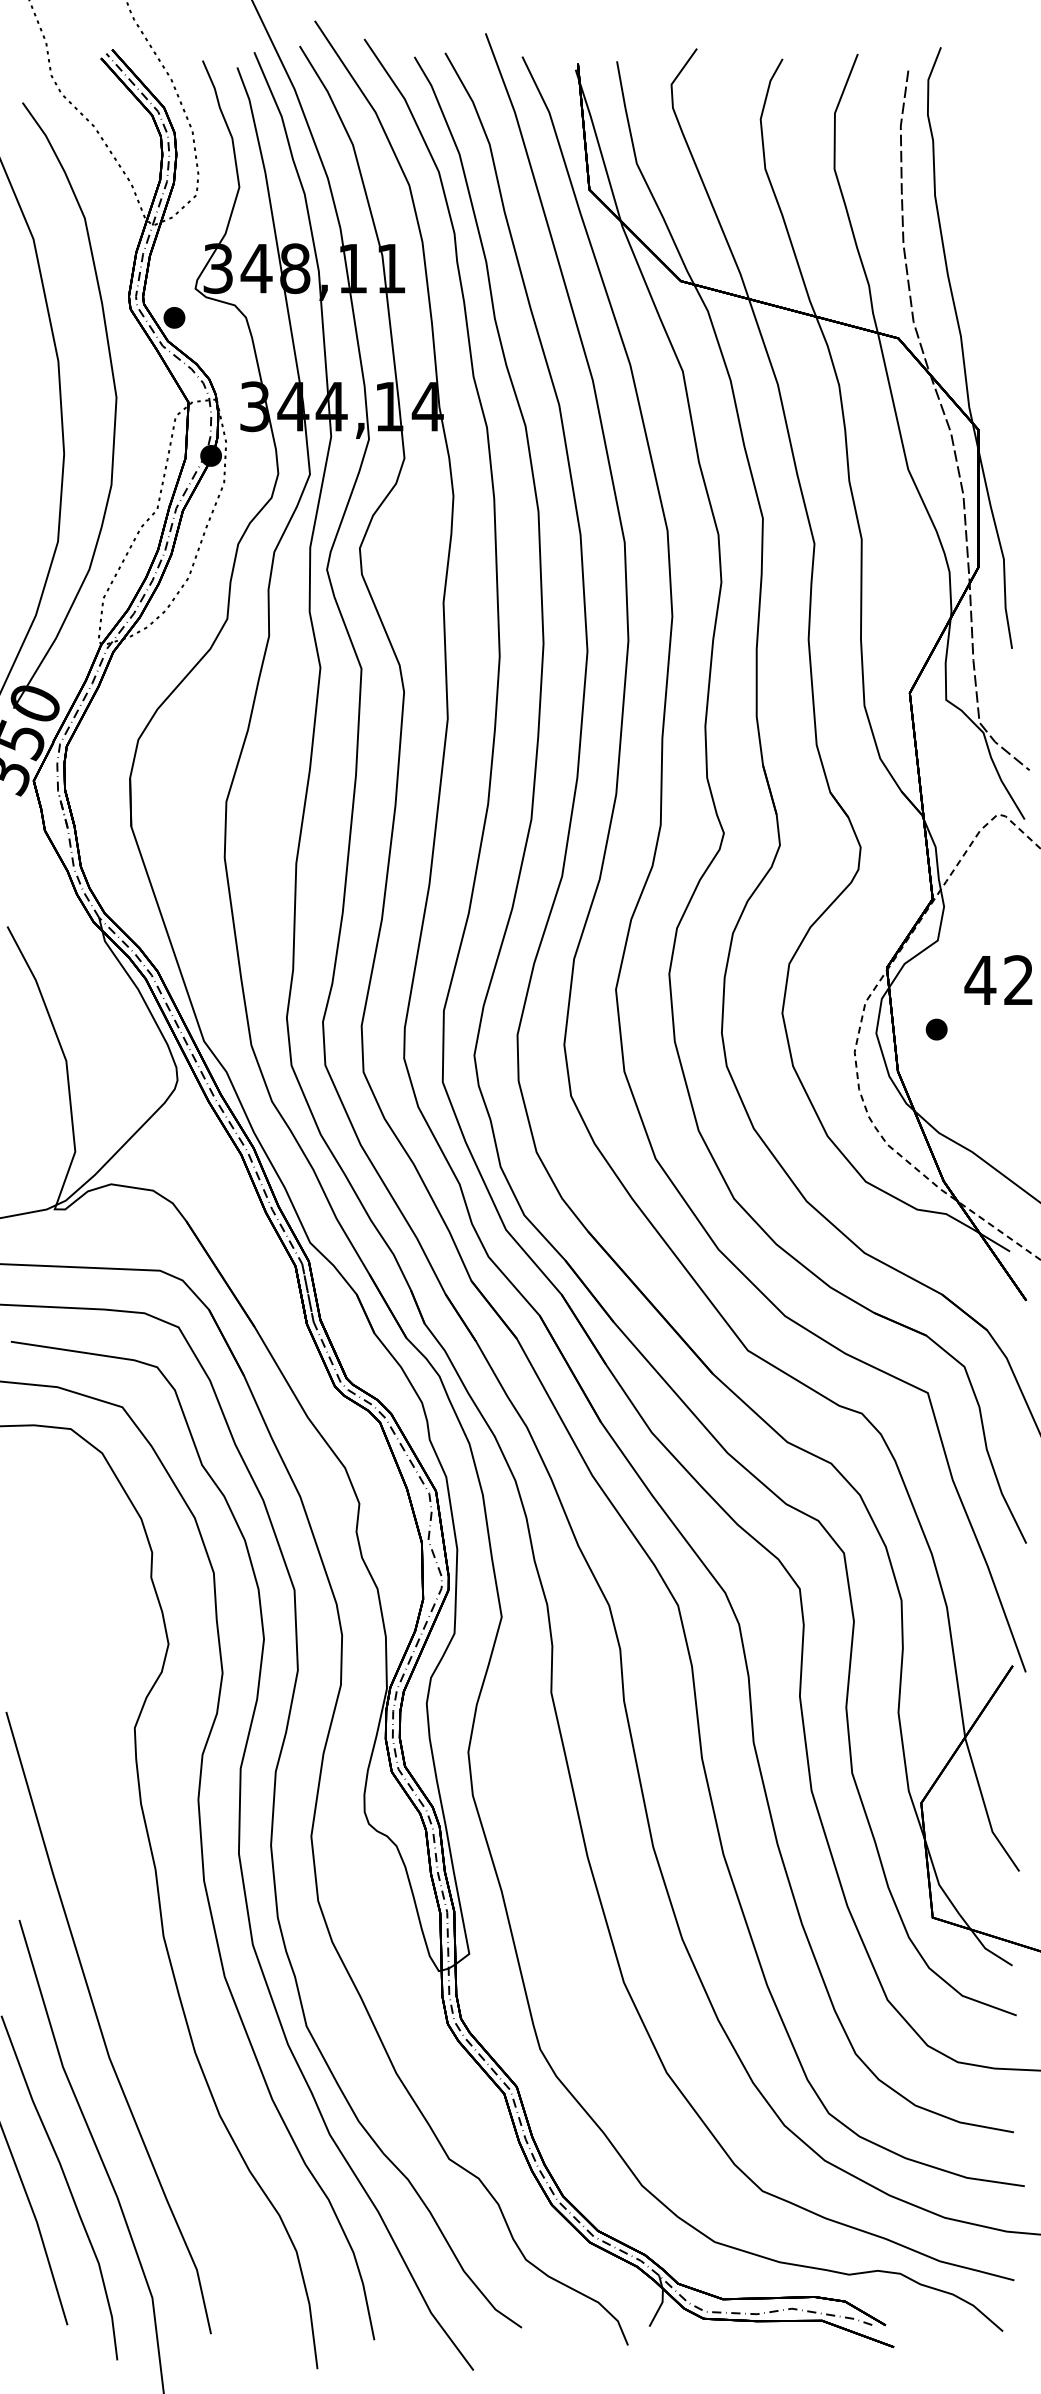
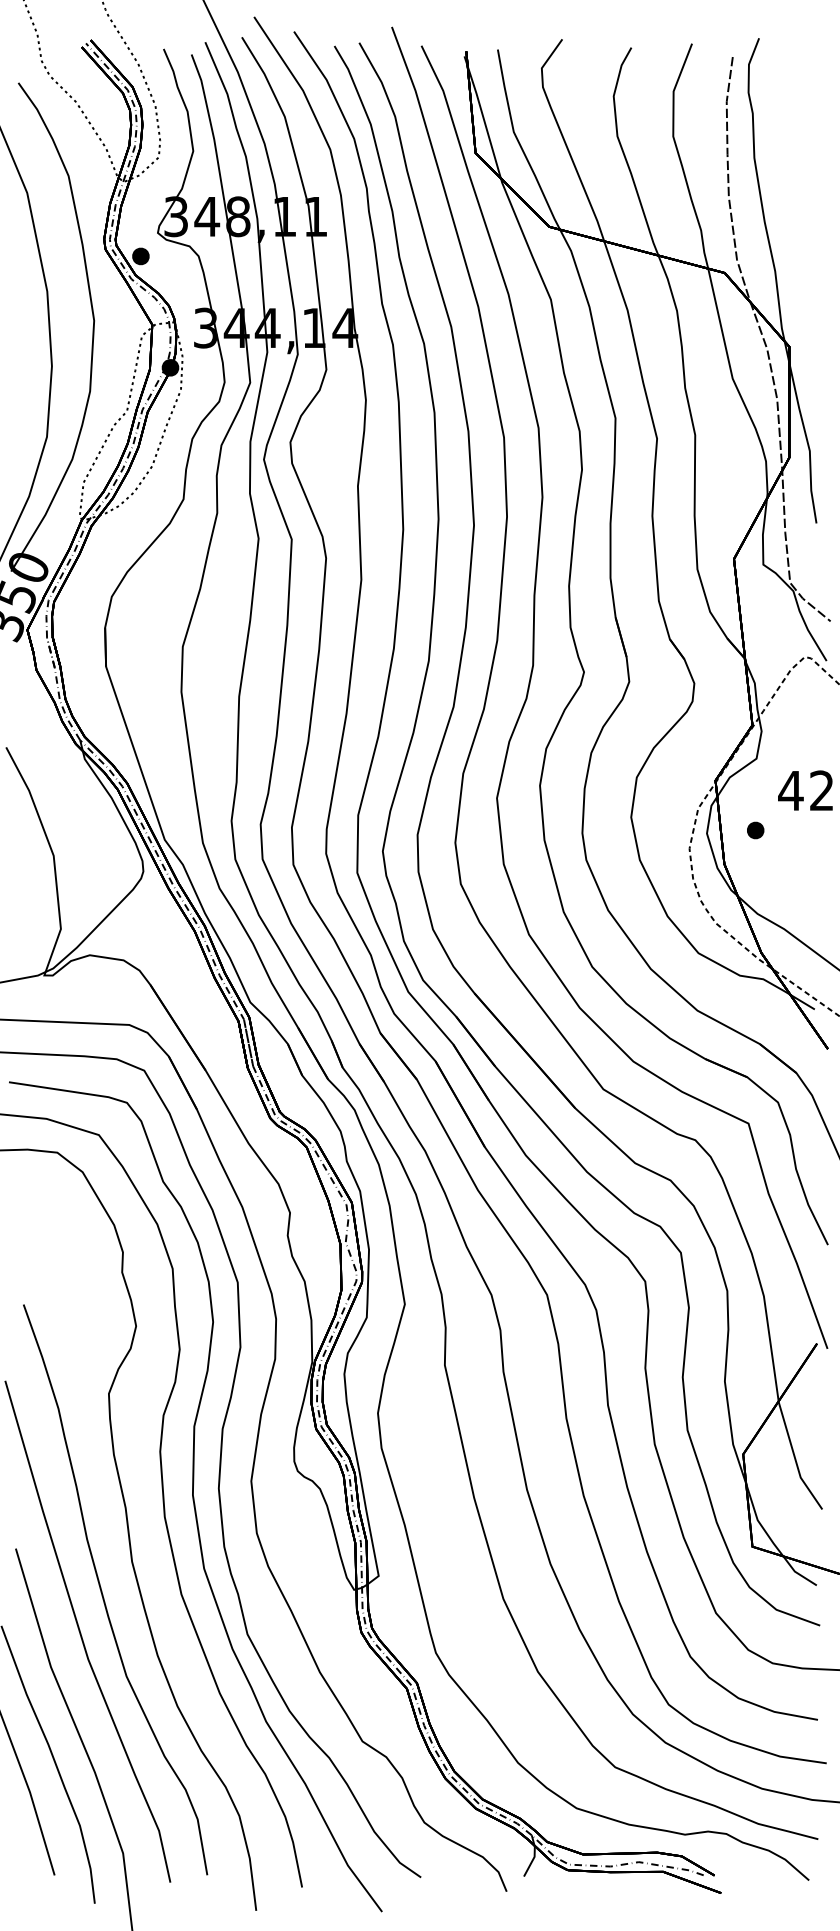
curve: (128, 1976) -> (103, 1594), added

